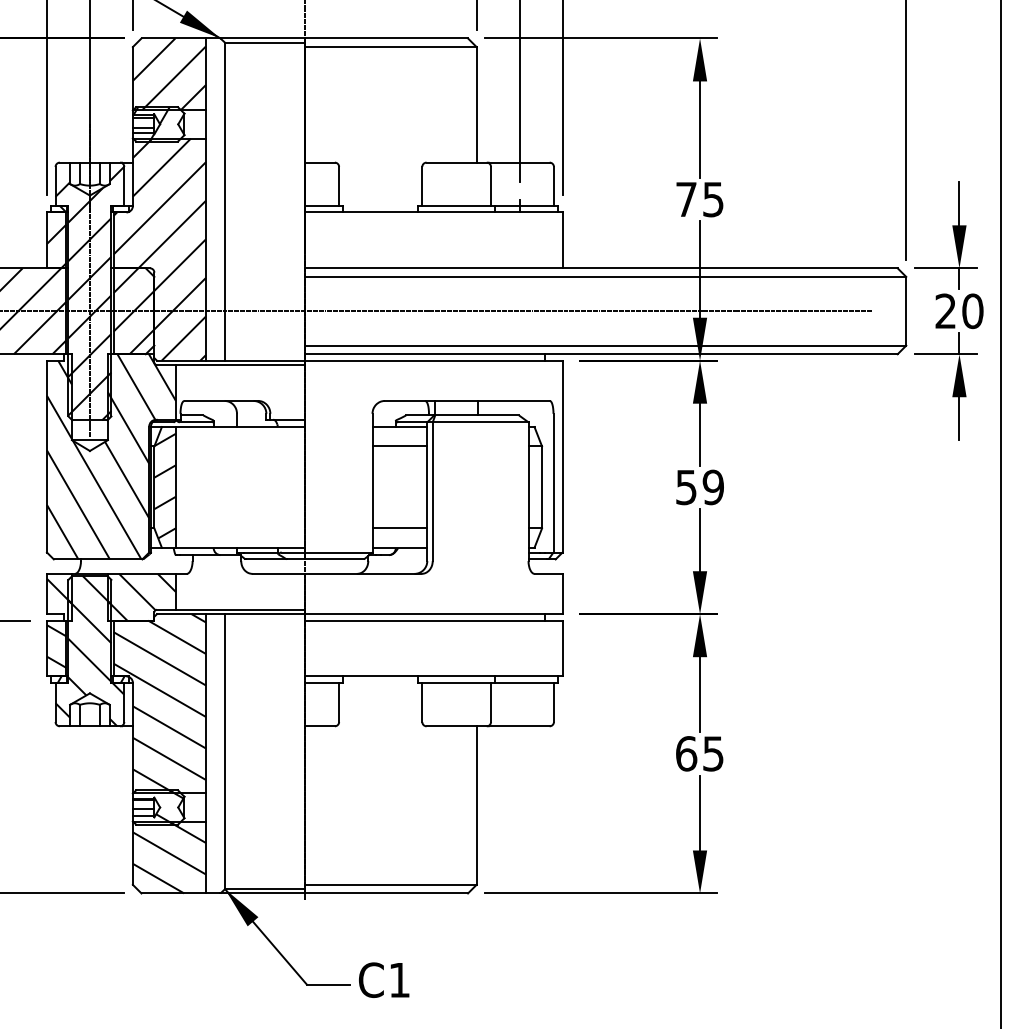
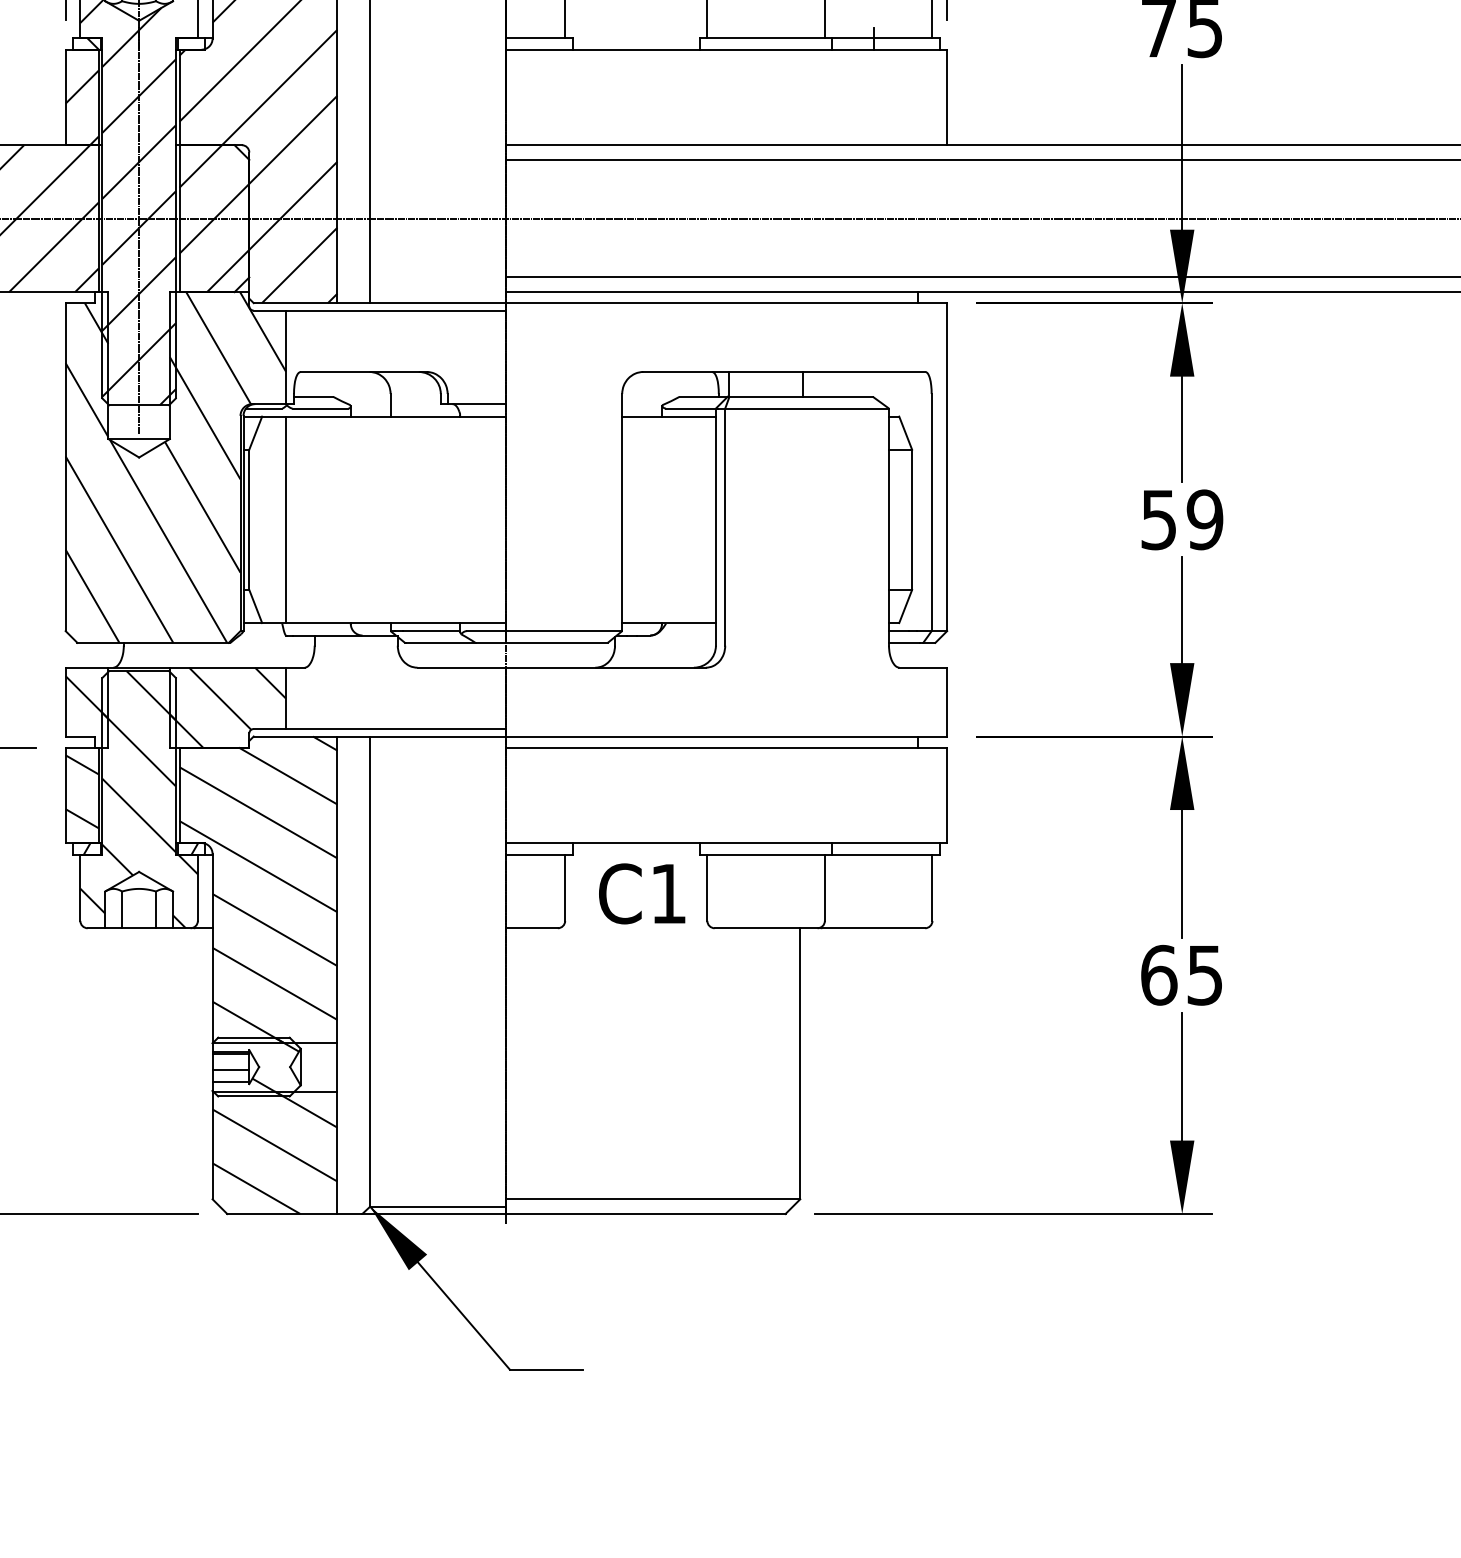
line: (399, 446) -> (668, 449), removed
hatch: (164, 485) -> (266, 516), removed
line: (399, 528) -> (668, 590), removed
text: (384, 979) -> (642, 892), moved

